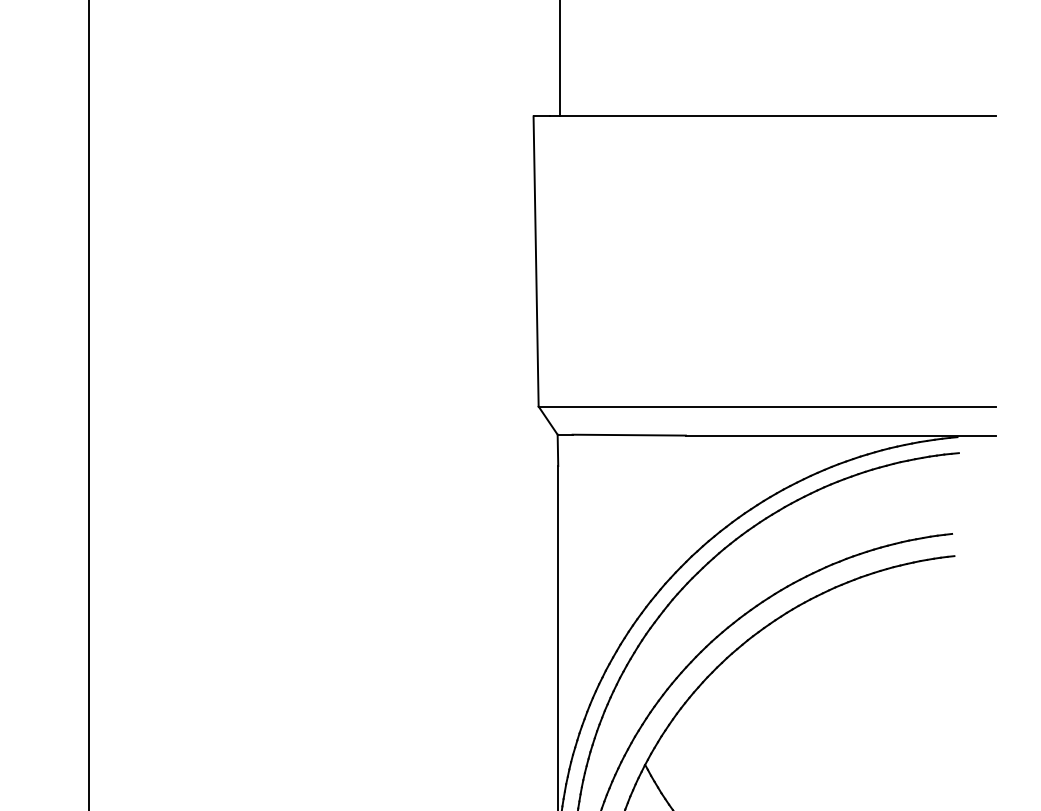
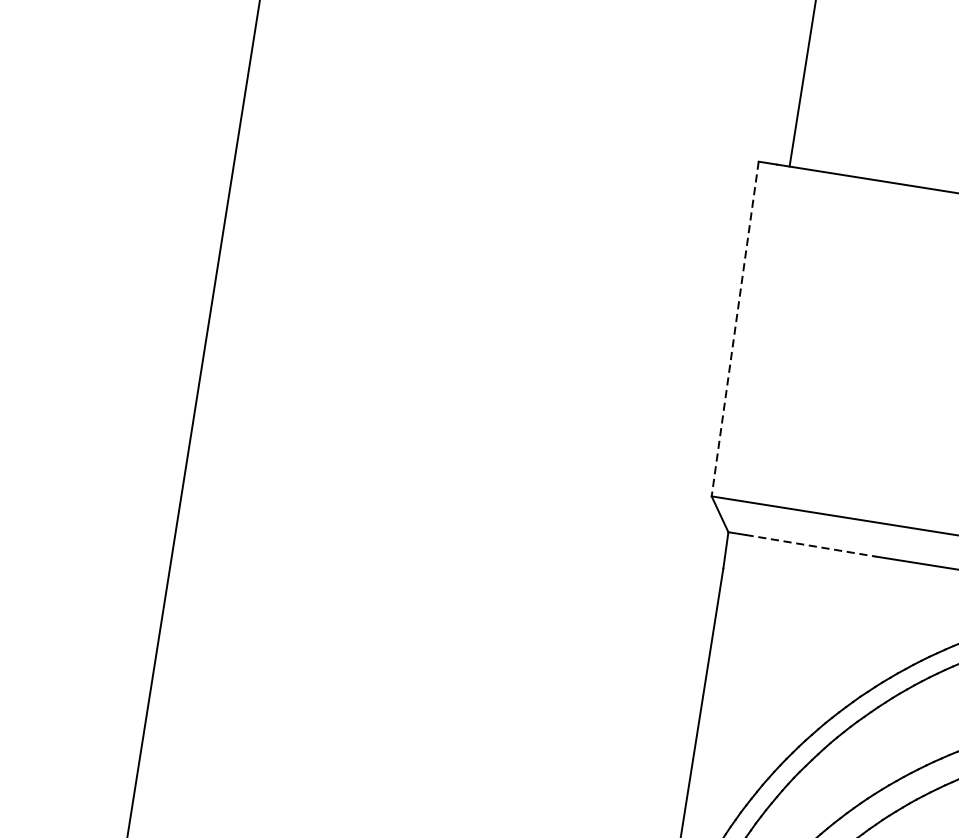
line: (536, 261) -> (735, 329), solid -> dashed
line: (629, 435) -> (810, 546), solid -> dashed

